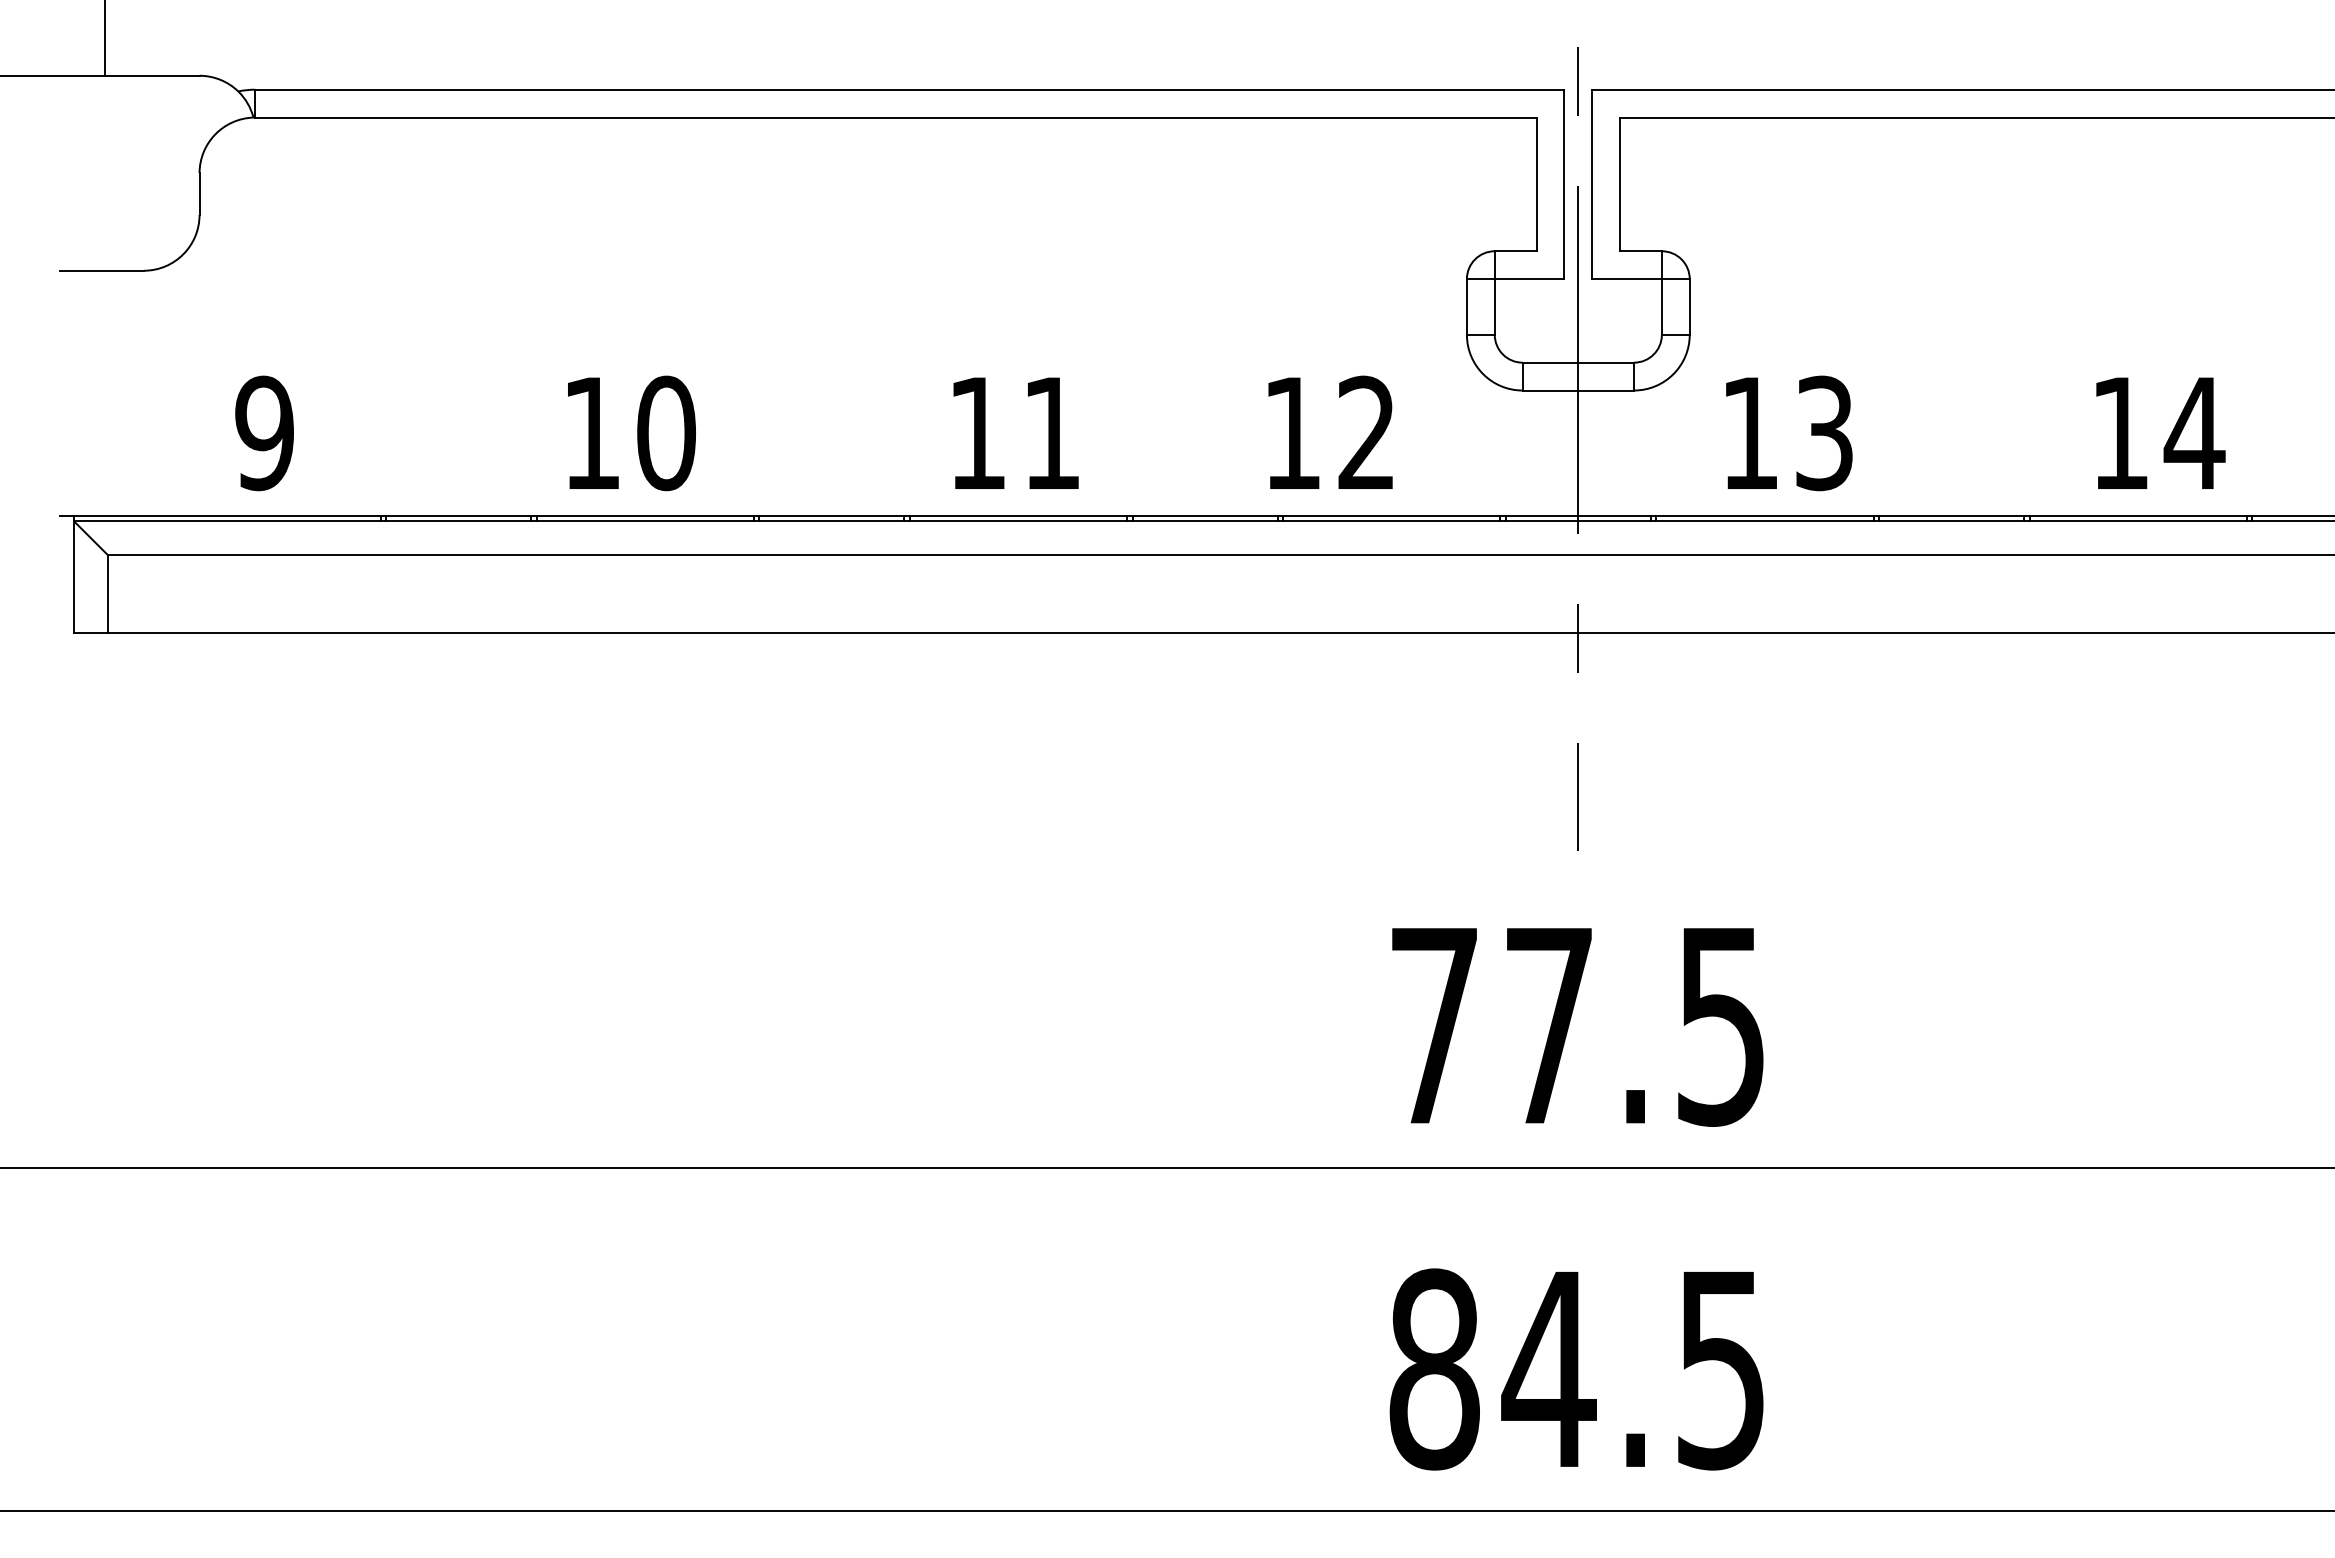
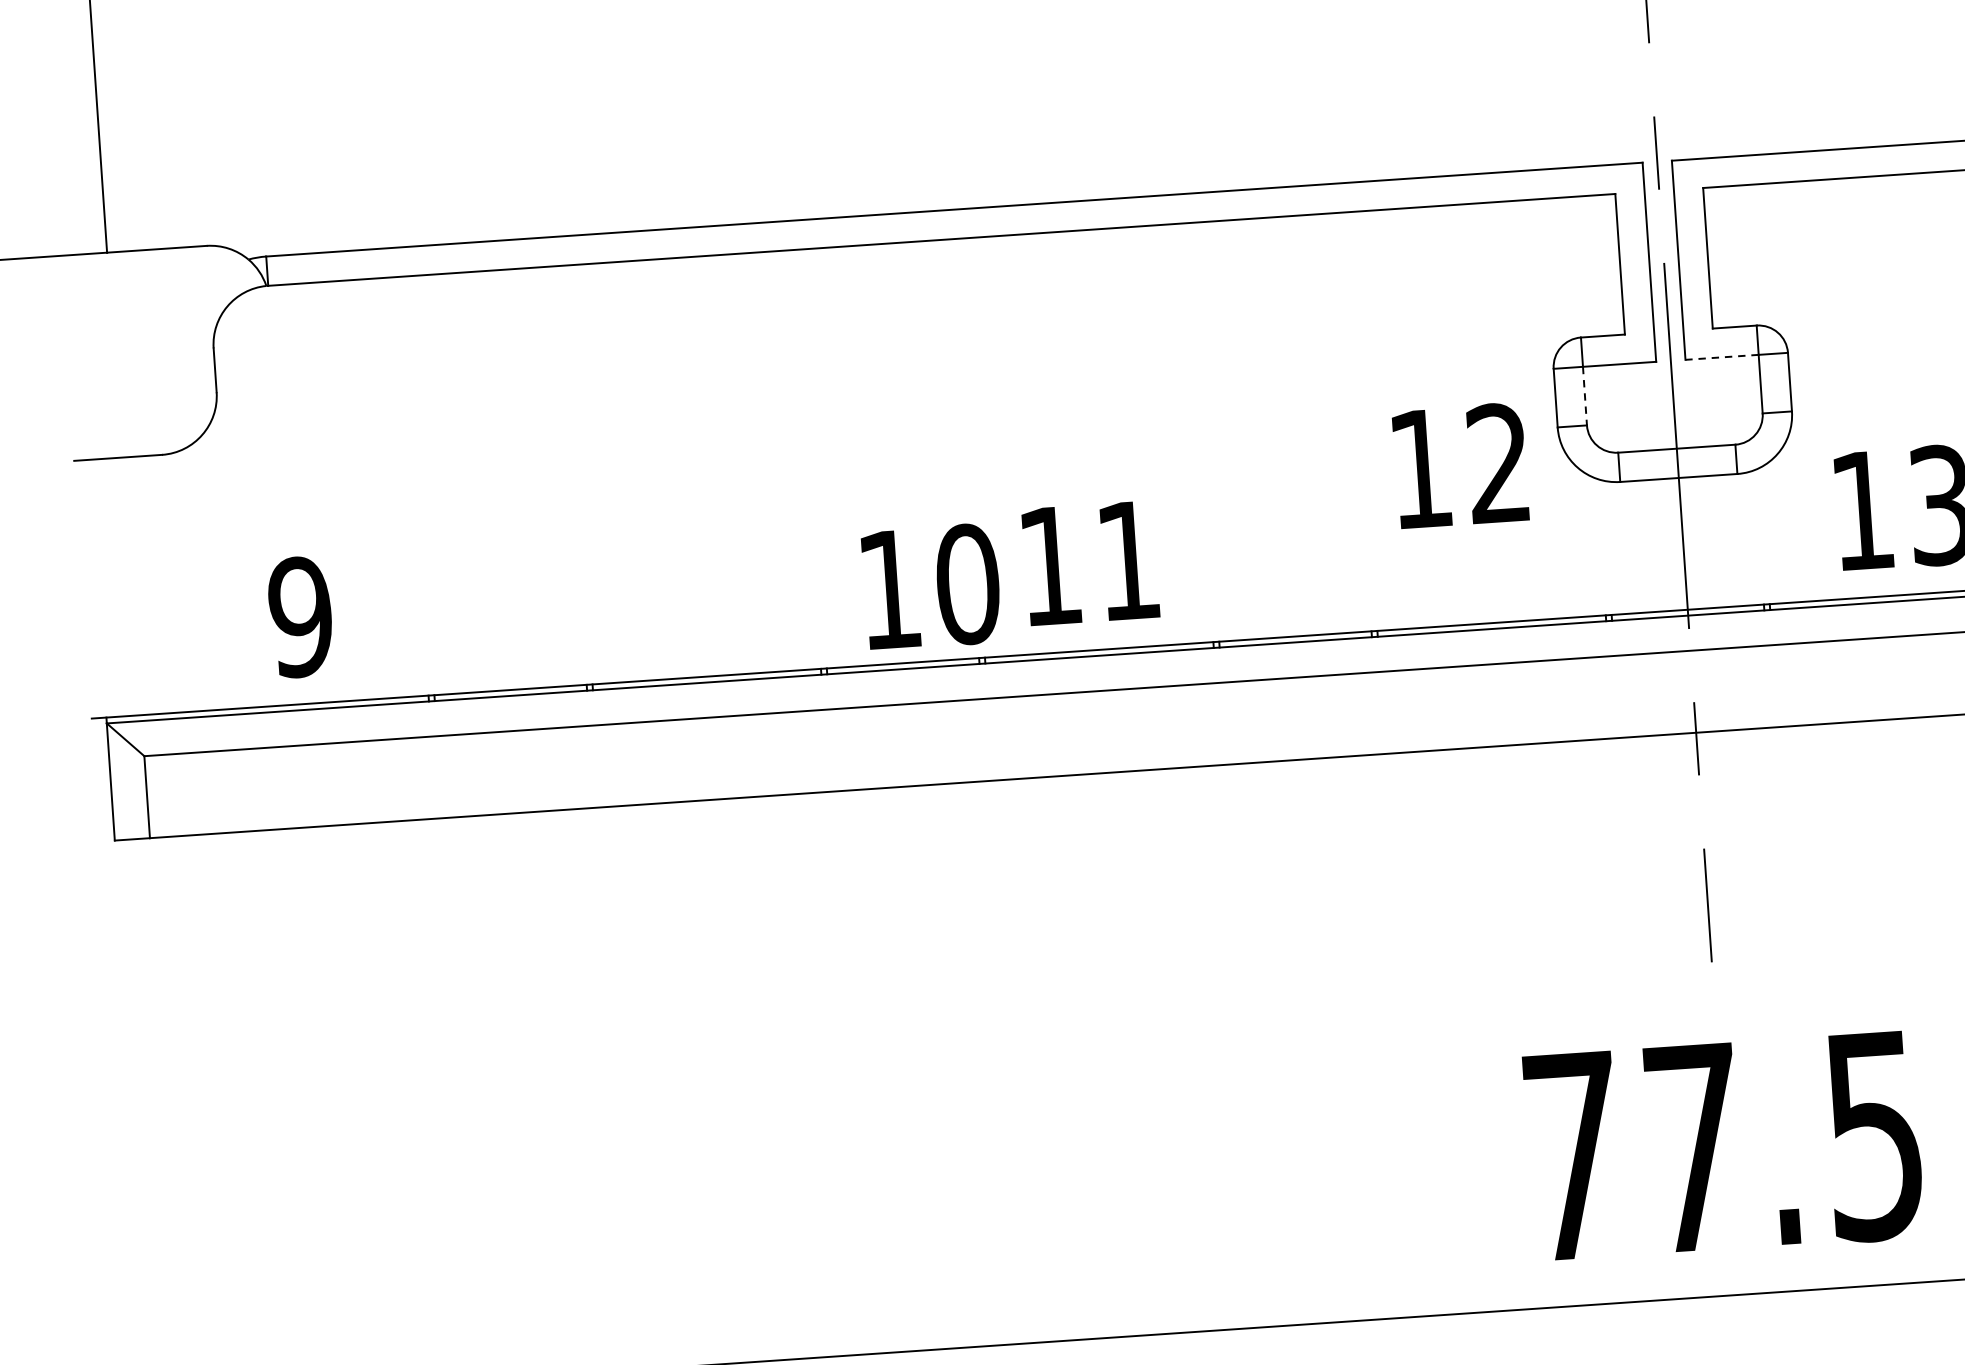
line: (1627, 279) -> (1722, 357), solid -> dashed
line: (1494, 306) -> (1584, 395), solid -> dashed
text: (1330, 431) -> (1460, 464), moved
text: (631, 433) -> (931, 587), moved

